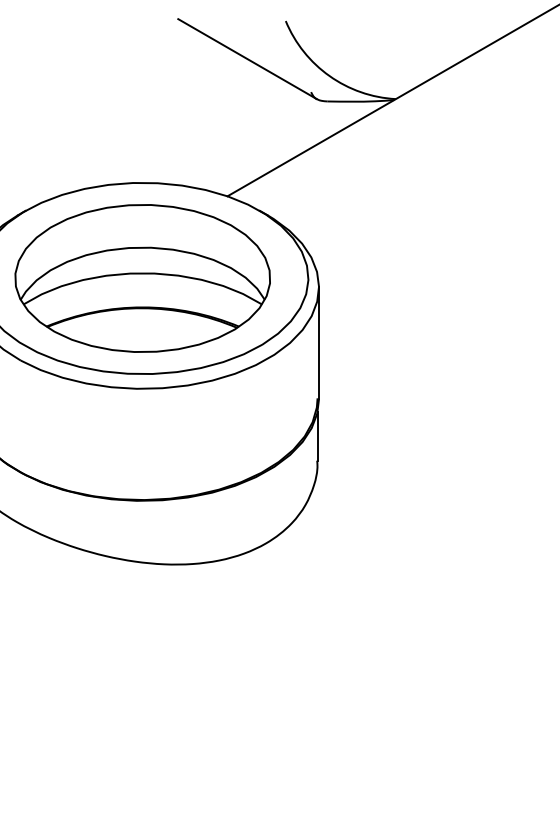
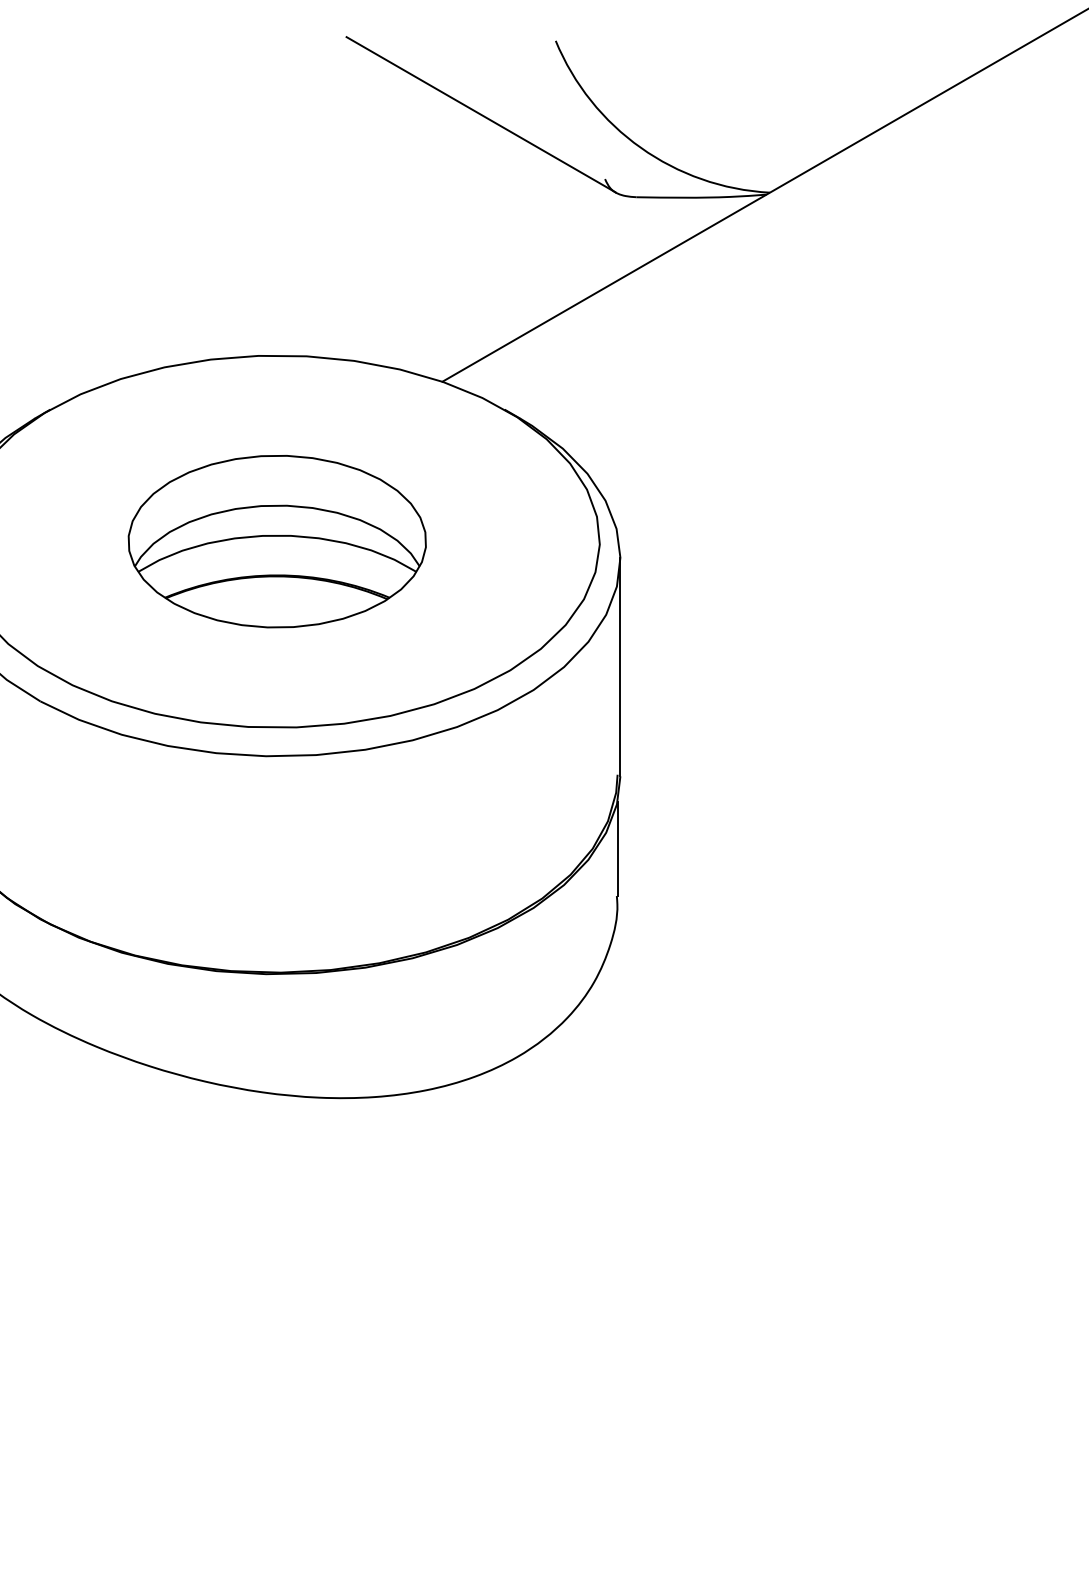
part: (142, 278) -> (277, 541), size x0.6

